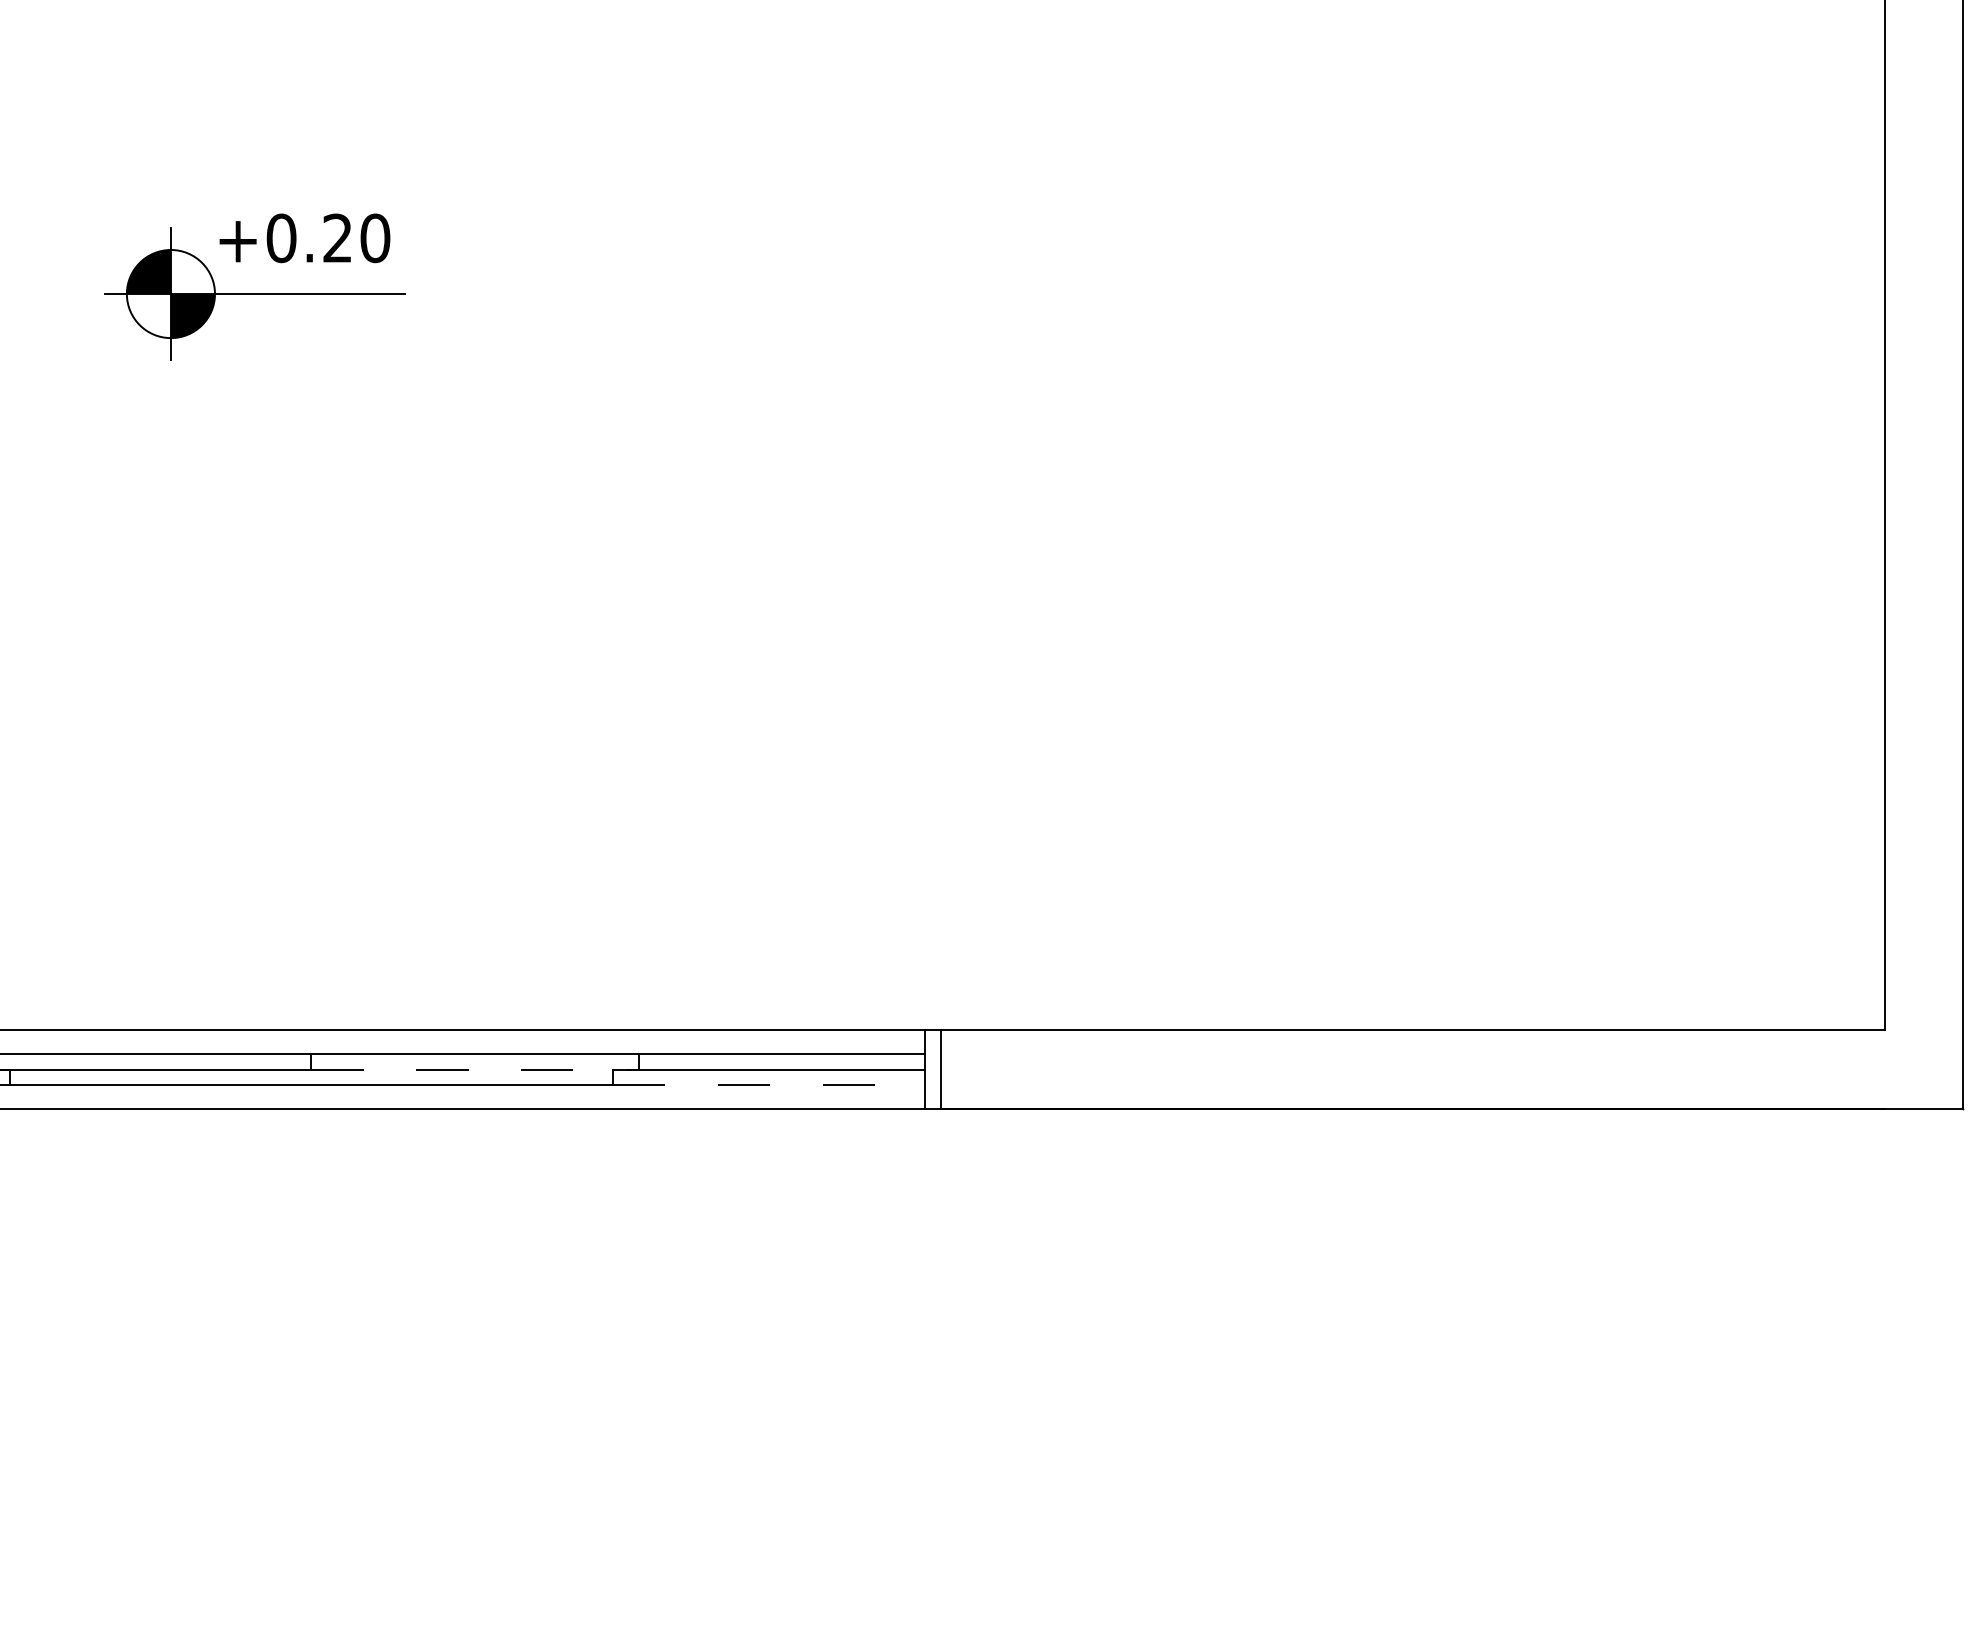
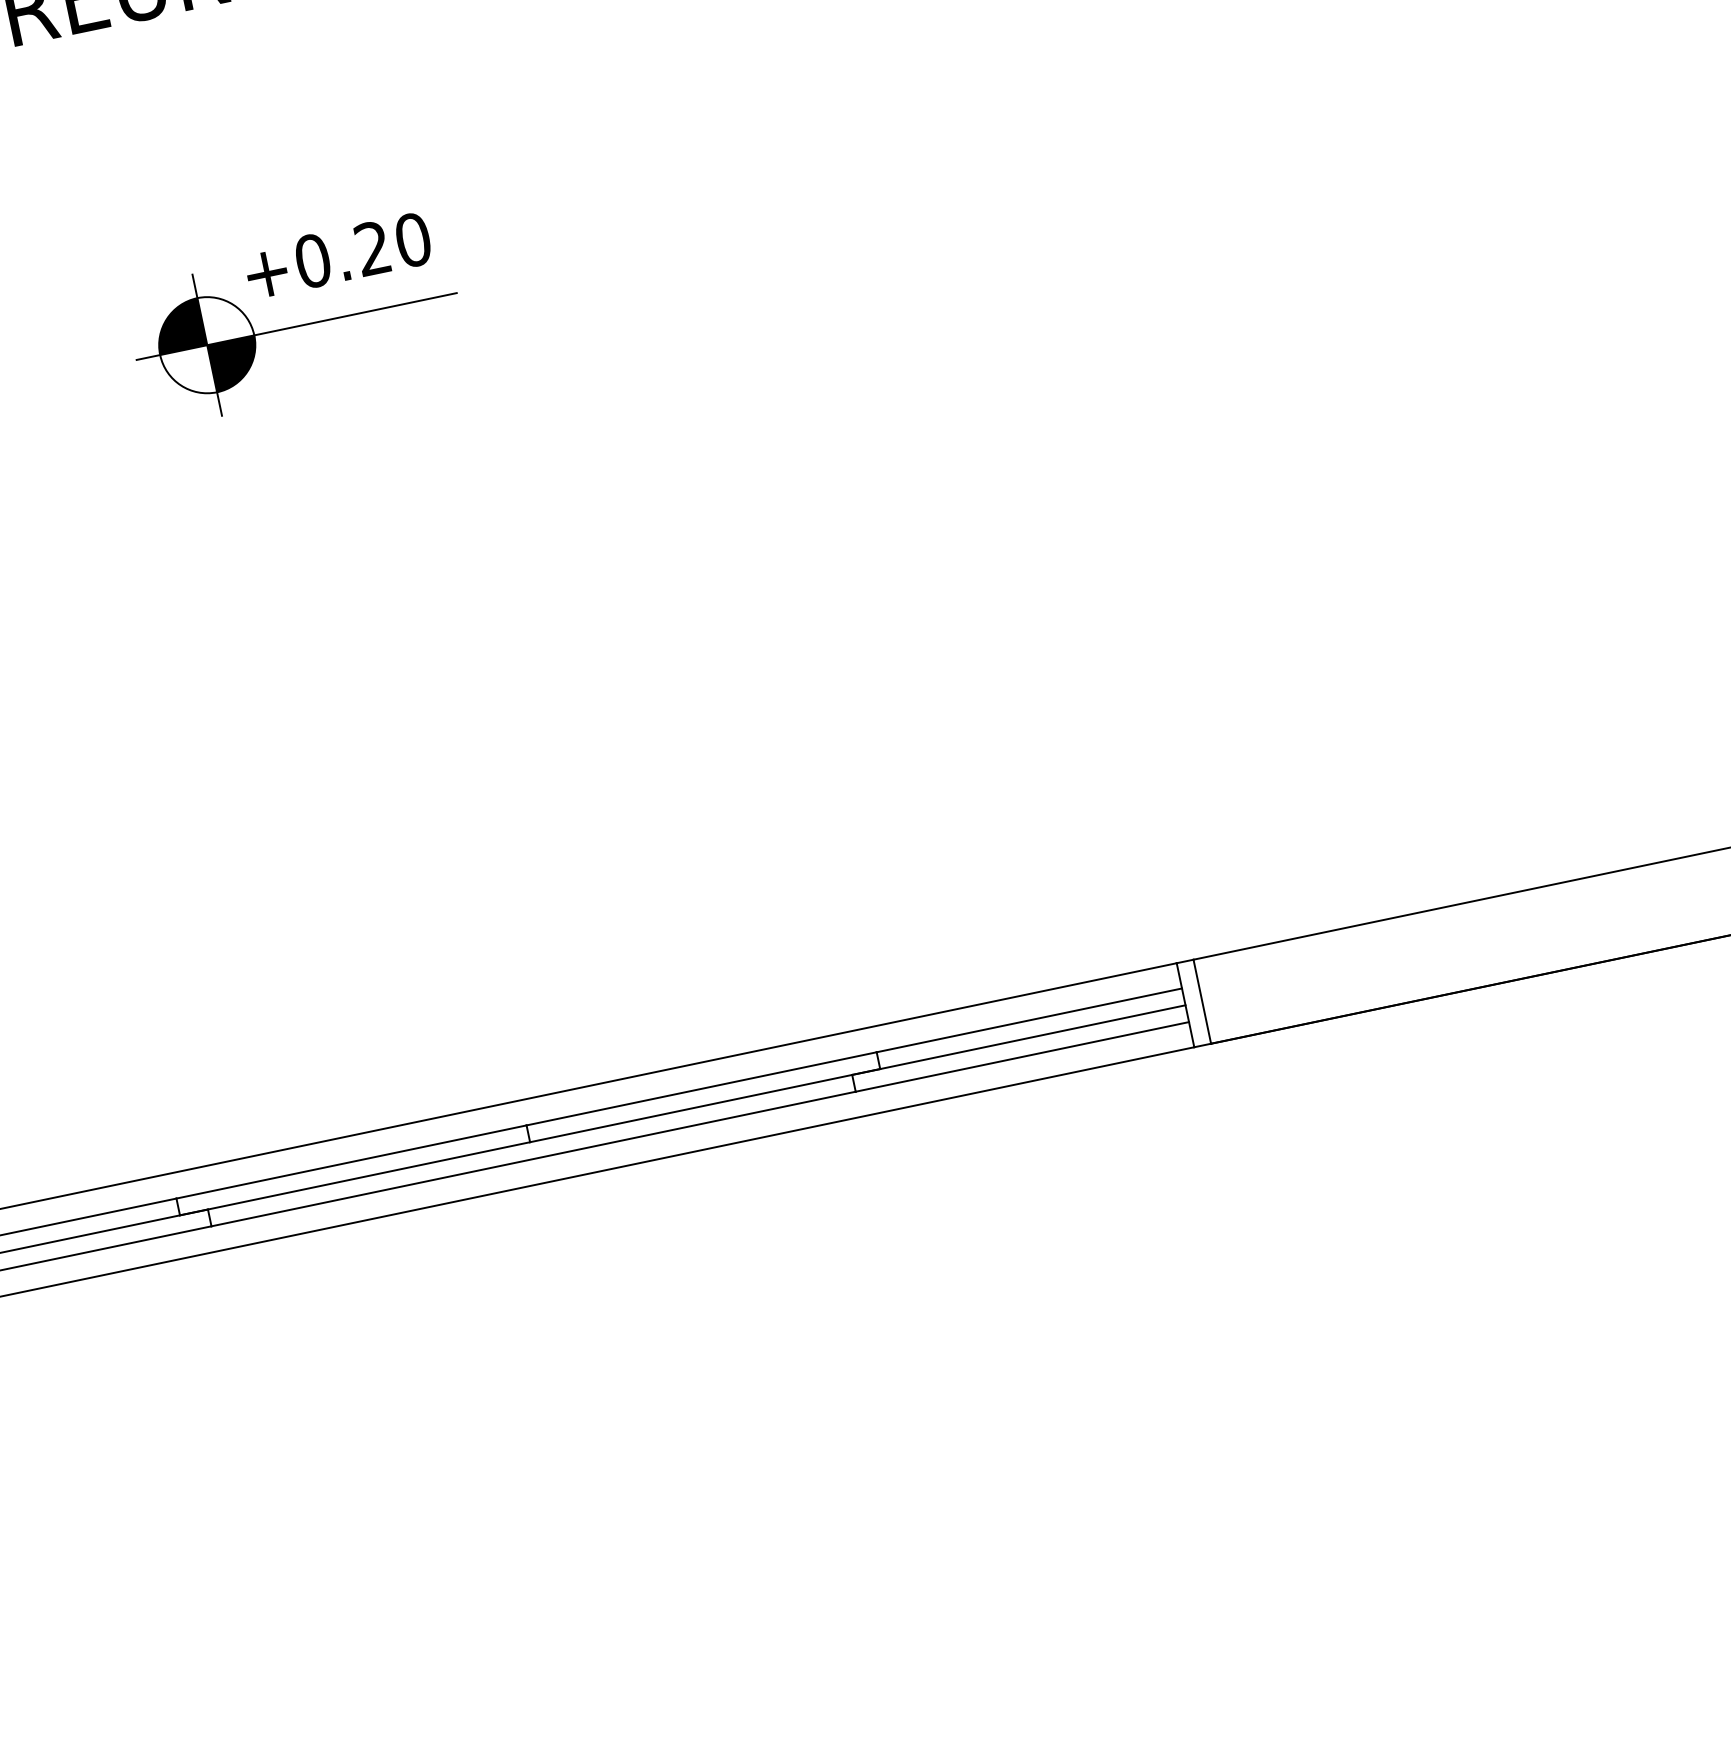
line: (475, 1069) -> (705, 1105), dashed -> solid
line: (769, 1085) -> (1023, 1057), dashed -> solid

